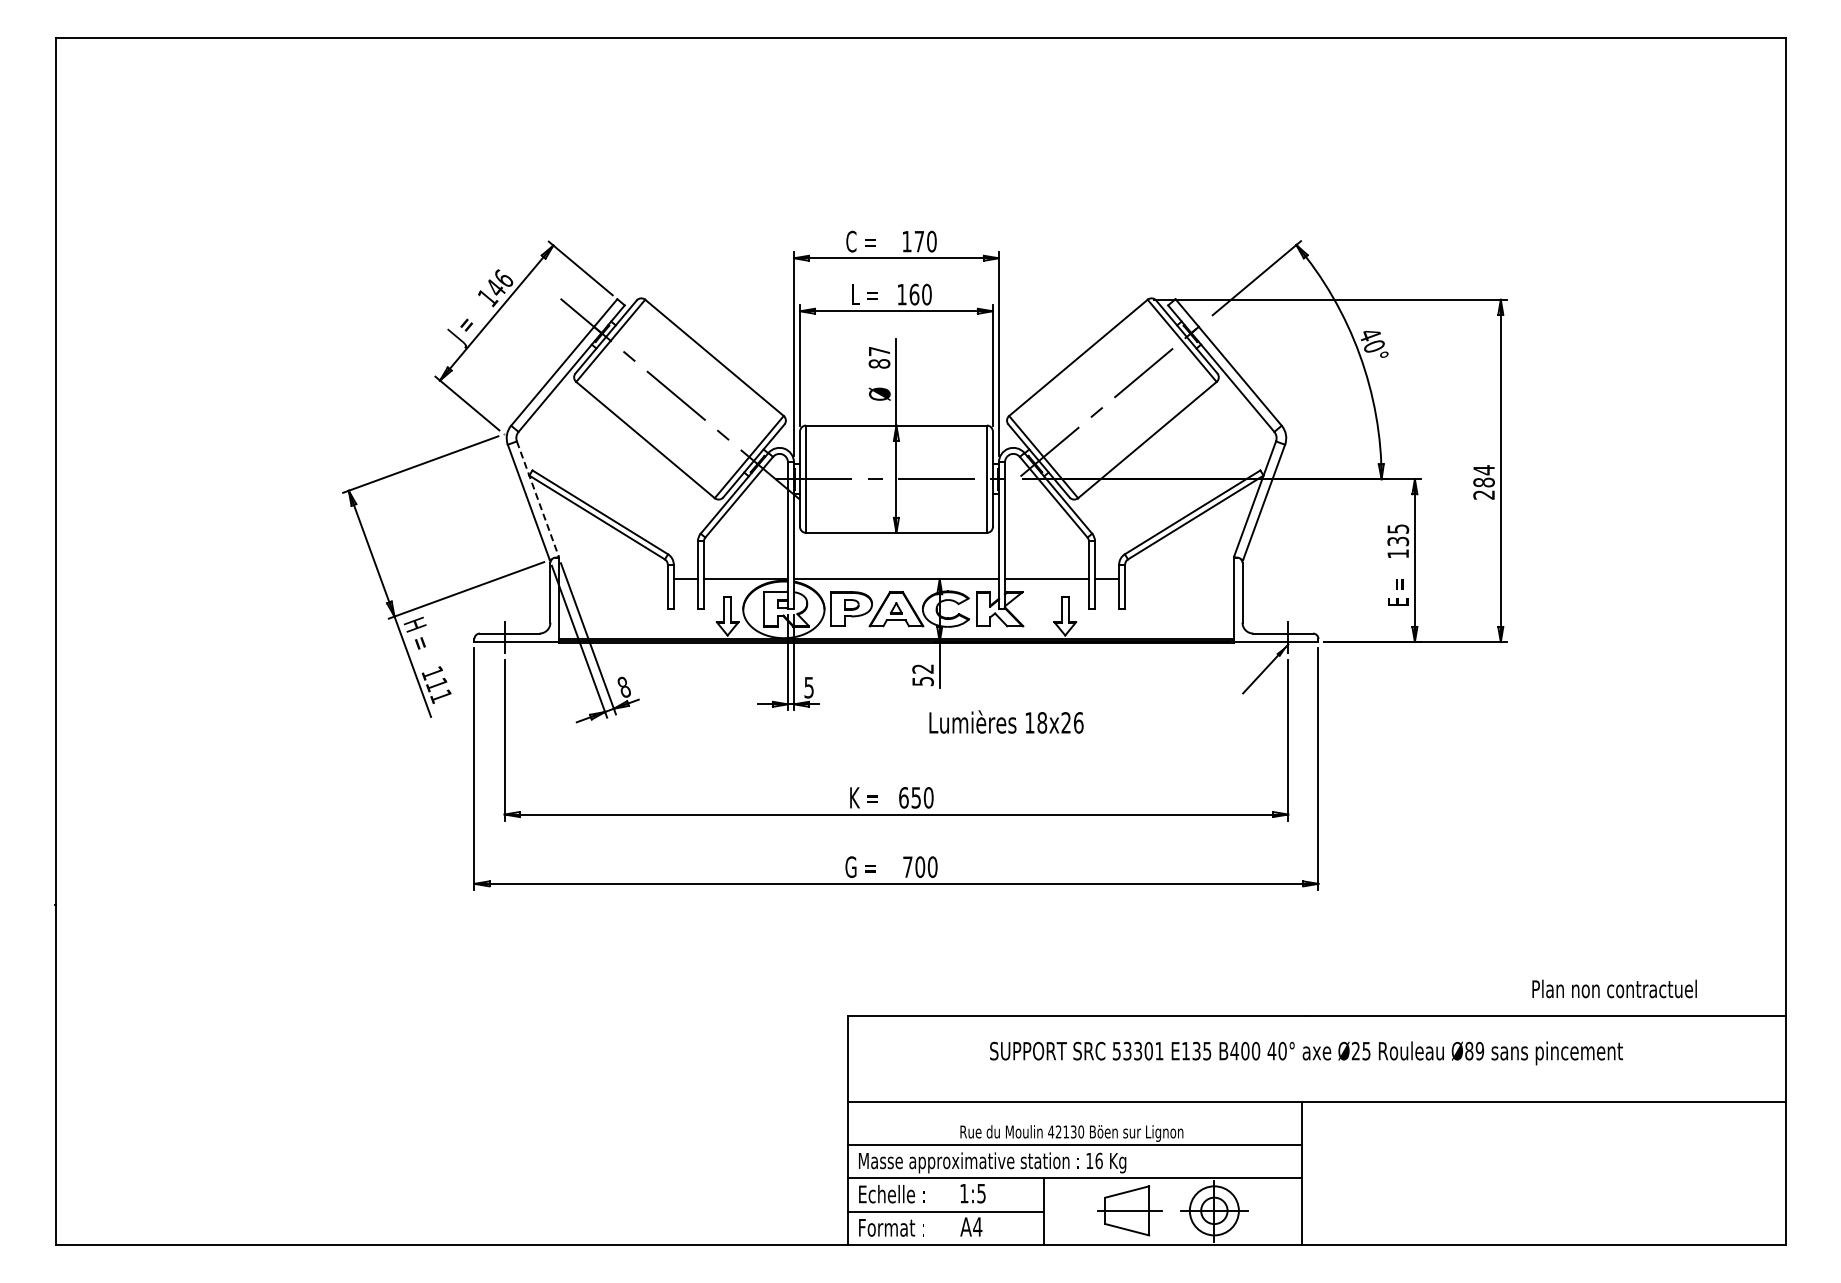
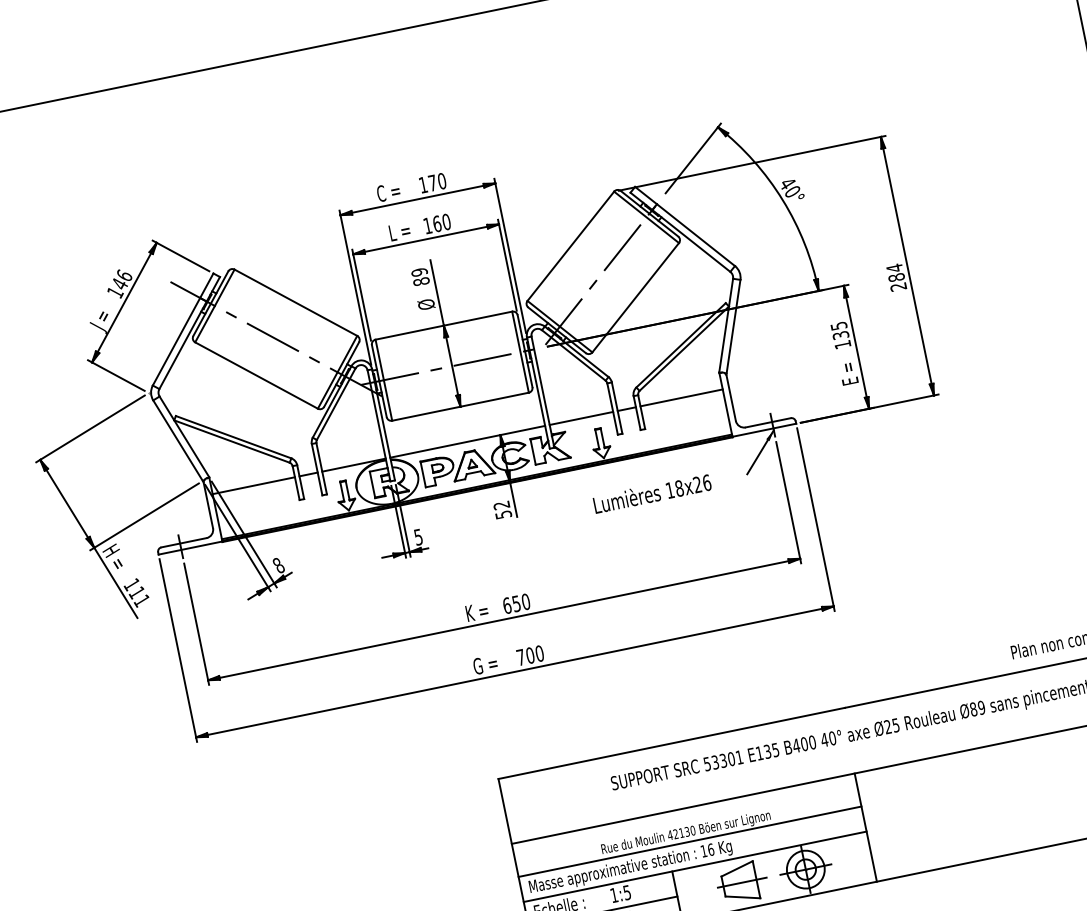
text: (879, 351) -> (419, 272), 87 -> 89
line: (538, 499) -> (184, 437), dashed -> solid
line: (612, 579) -> (253, 485), added
line: (1179, 579) -> (681, 398), added
text: (1006, 721) -> (652, 493), moved

